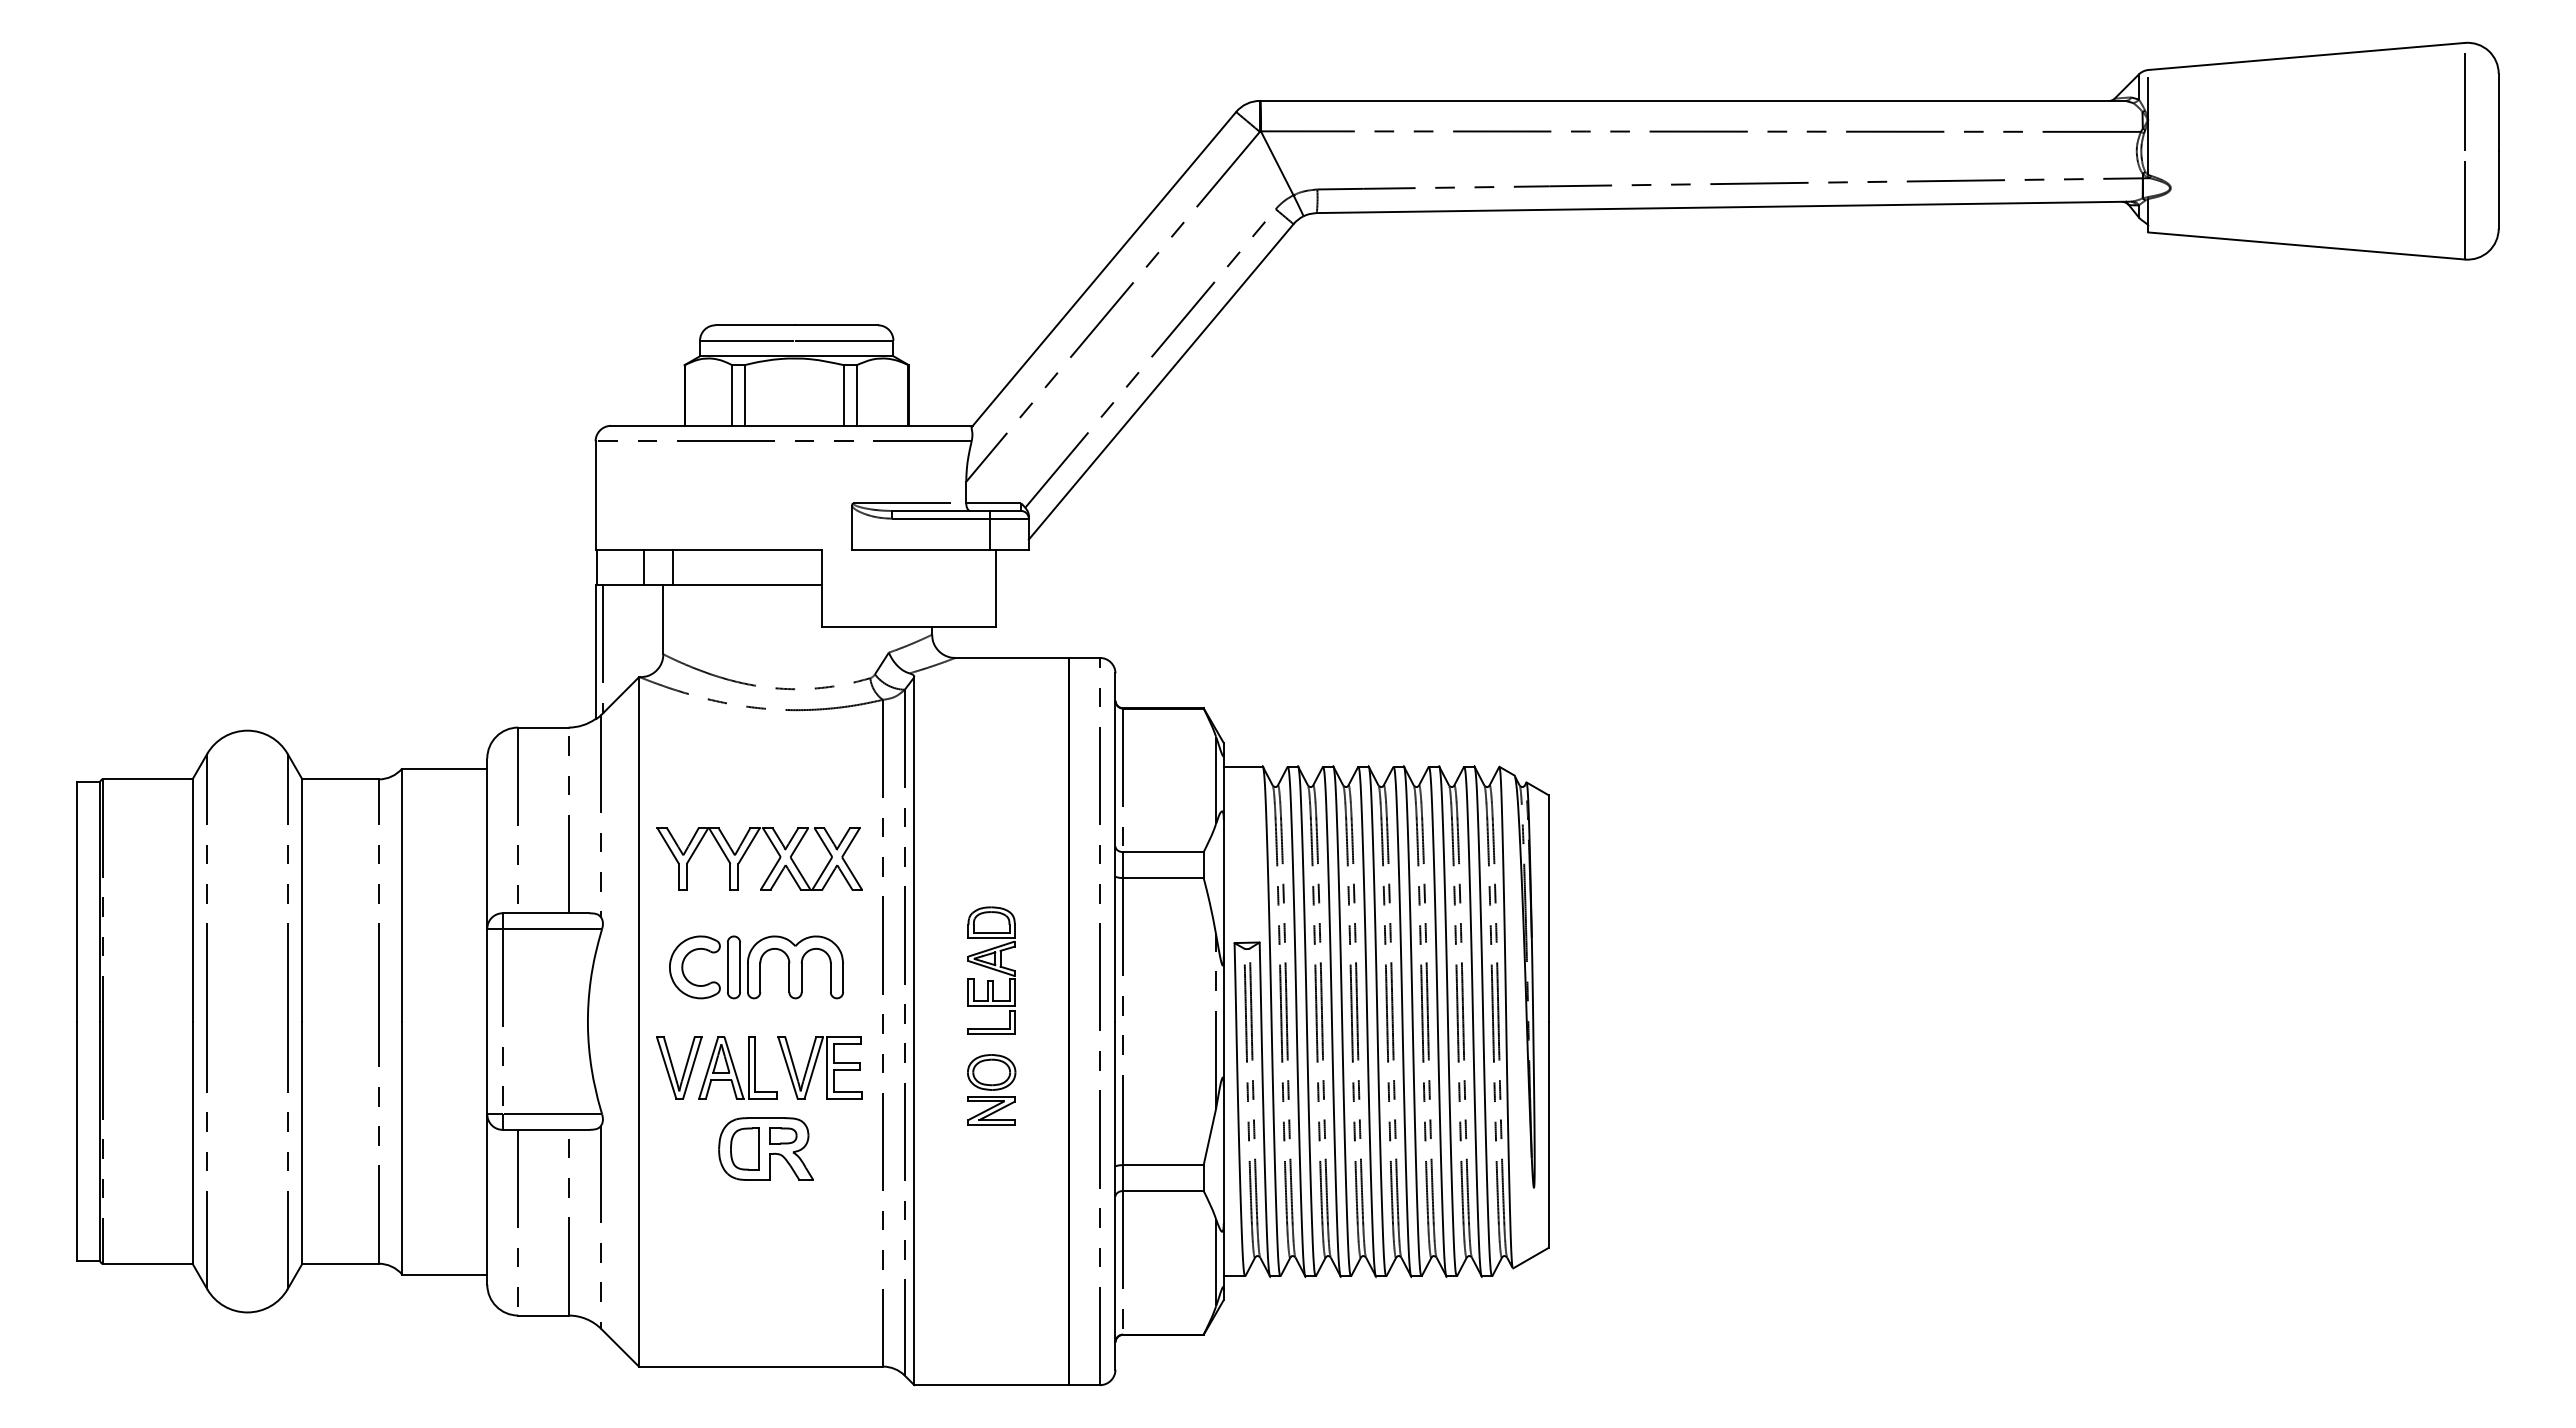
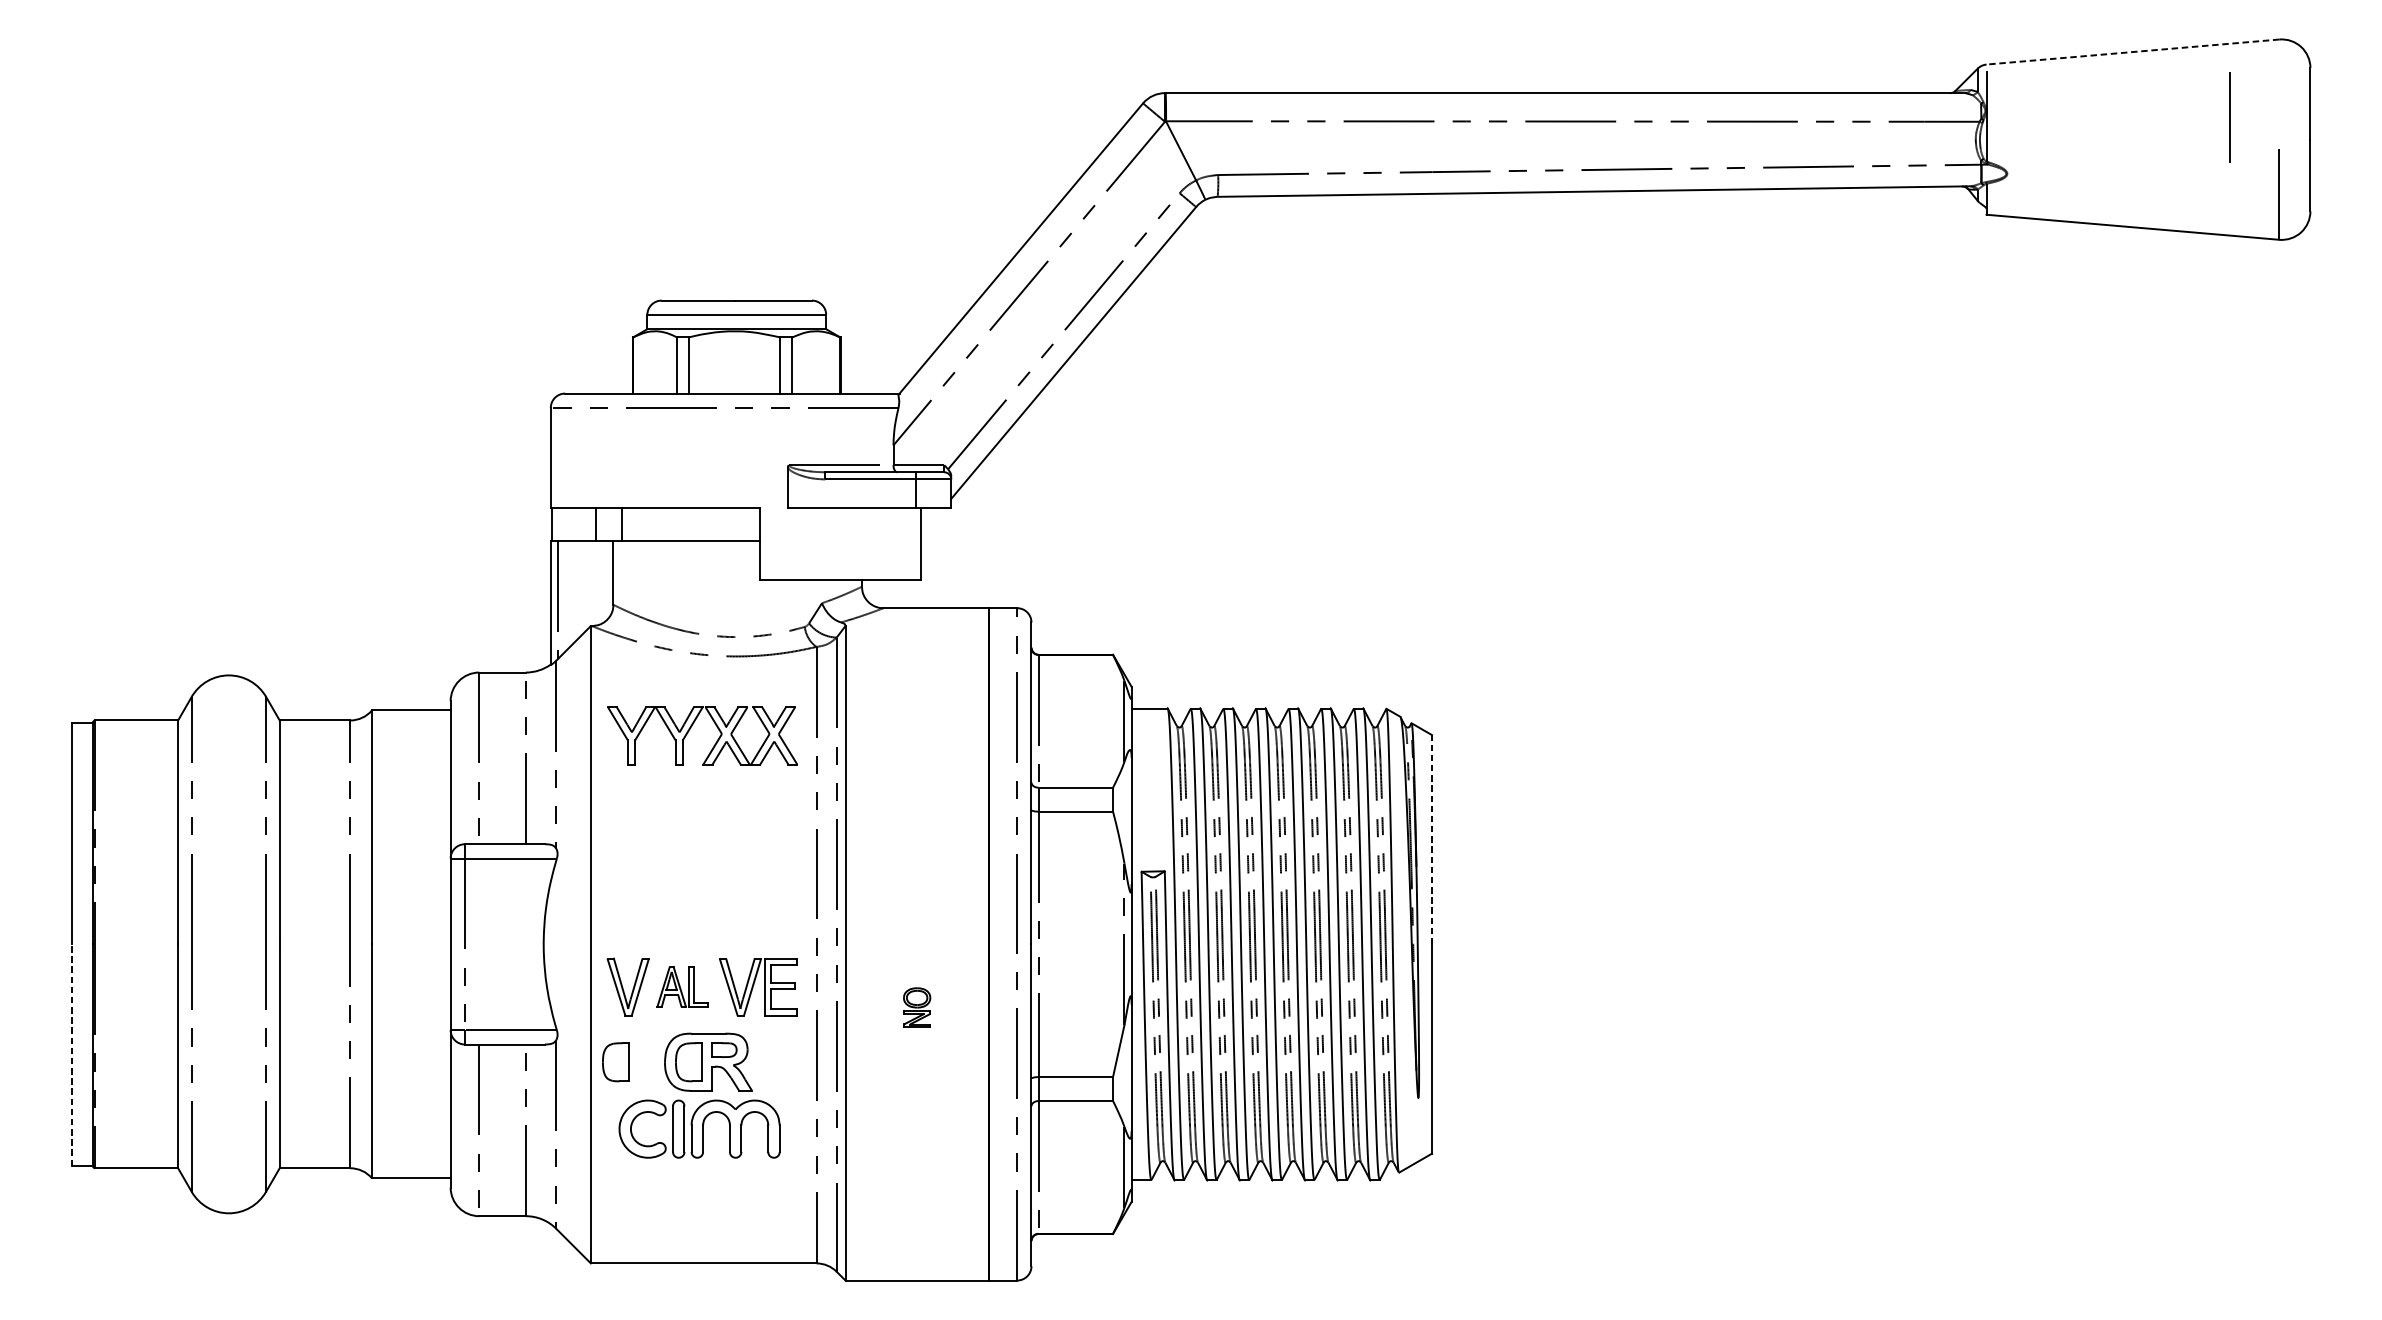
line: (2306, 56) -> (2132, 52), solid -> dashed
line: (2464, 101) -> (2229, 116), moved
part: (748, 849) -> (692, 727), moved
line: (1548, 907) -> (1431, 838), solid -> dashed
part: (756, 967) -> (699, 1129), moved
part: (991, 970) -> (916, 897), removed
part: (737, 1067) -> (682, 986), size x0.7
part: (991, 1089) -> (916, 1007), size x0.6
line: (77, 1141) -> (71, 1055), solid -> dashed
part: (665, 1148) -> (615, 1061), added

